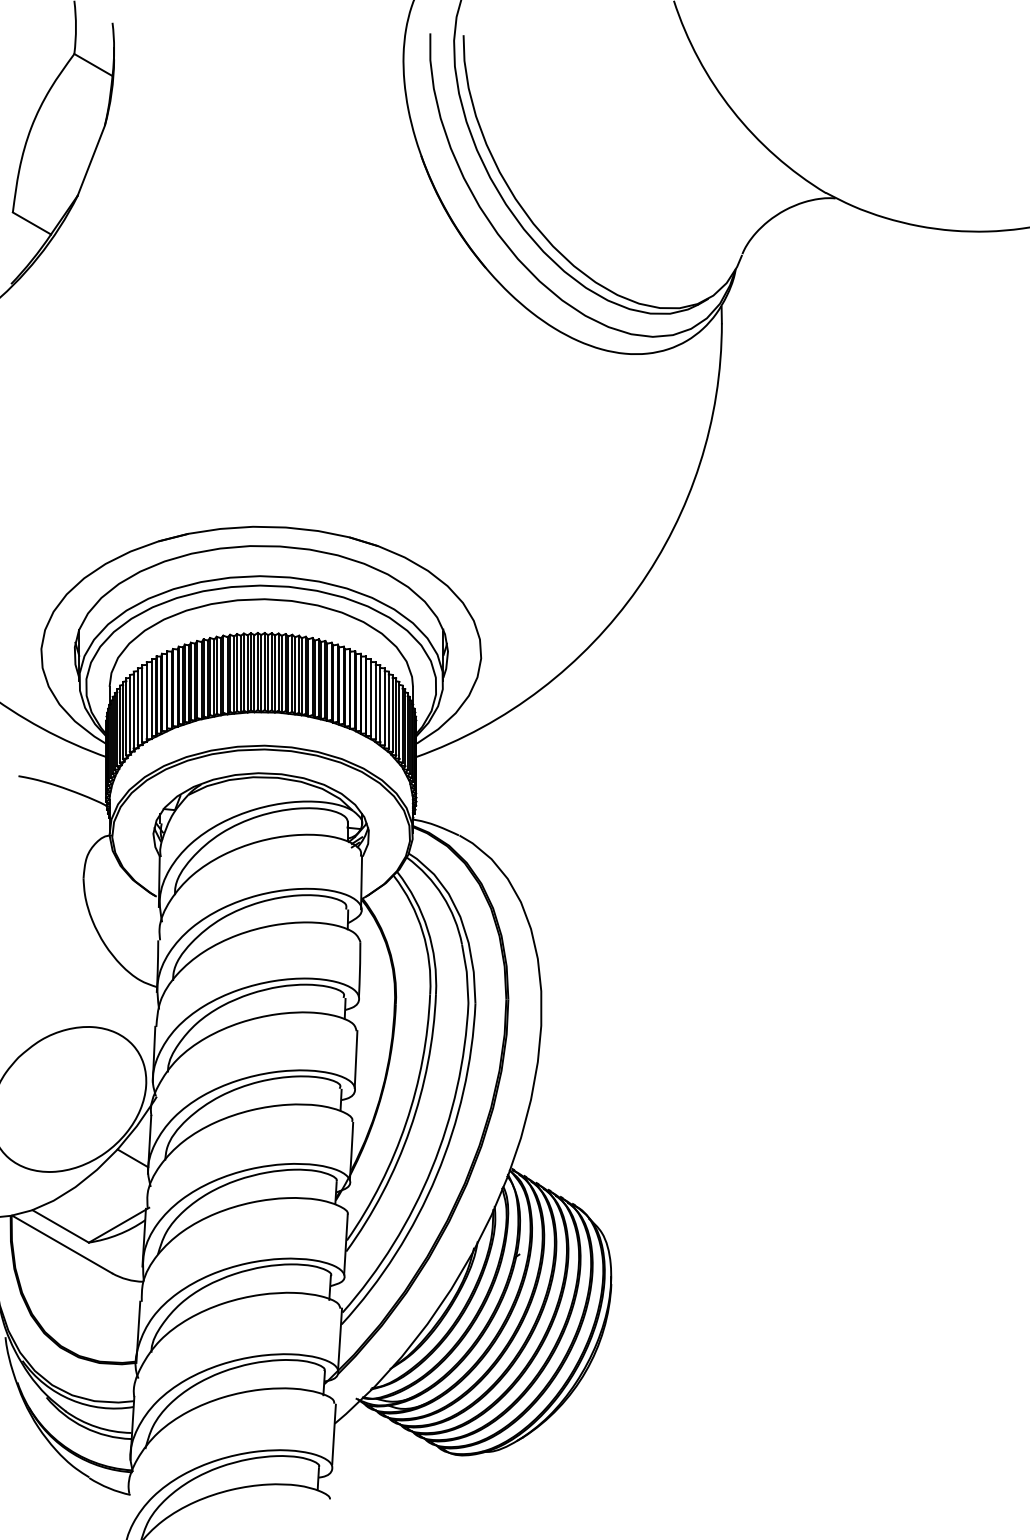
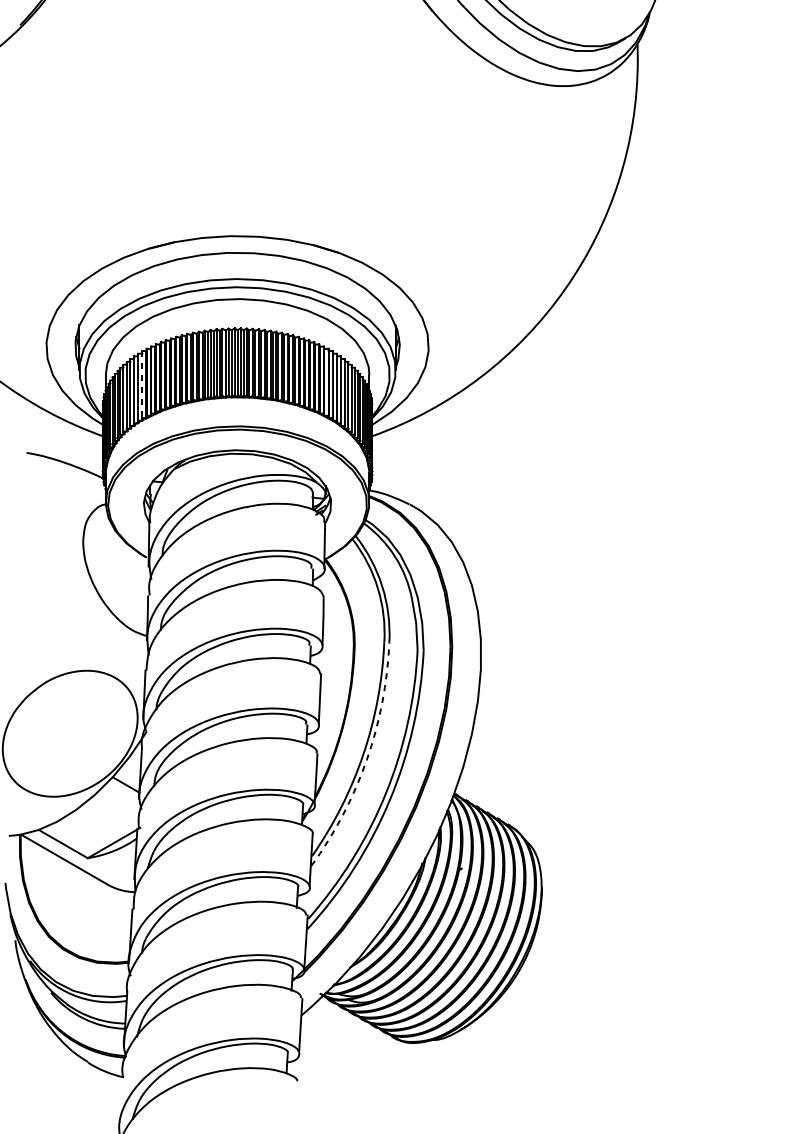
line: (151, 697) -> (142, 384), solid -> dashed
arc: (410, 1129) -> (367, 759), solid -> dashed

